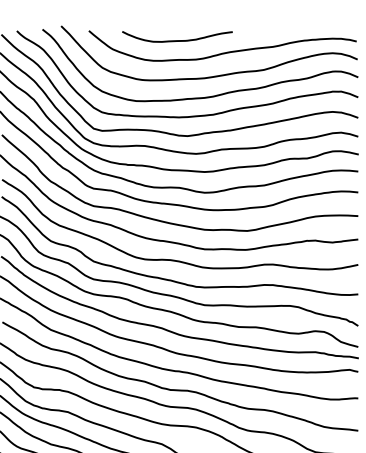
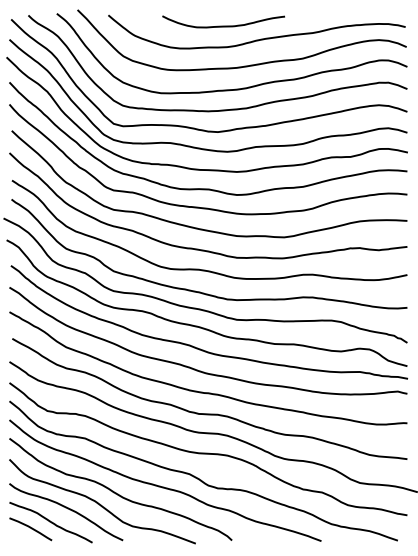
curve: (177, 40) -> (223, 25), moved

